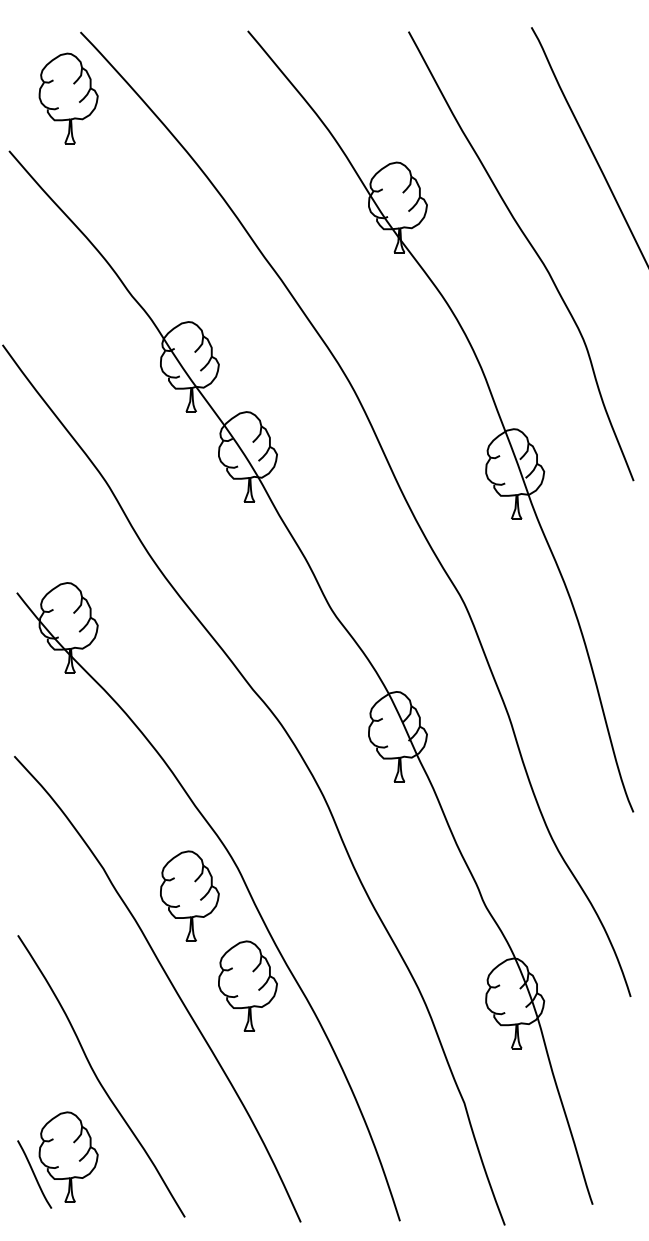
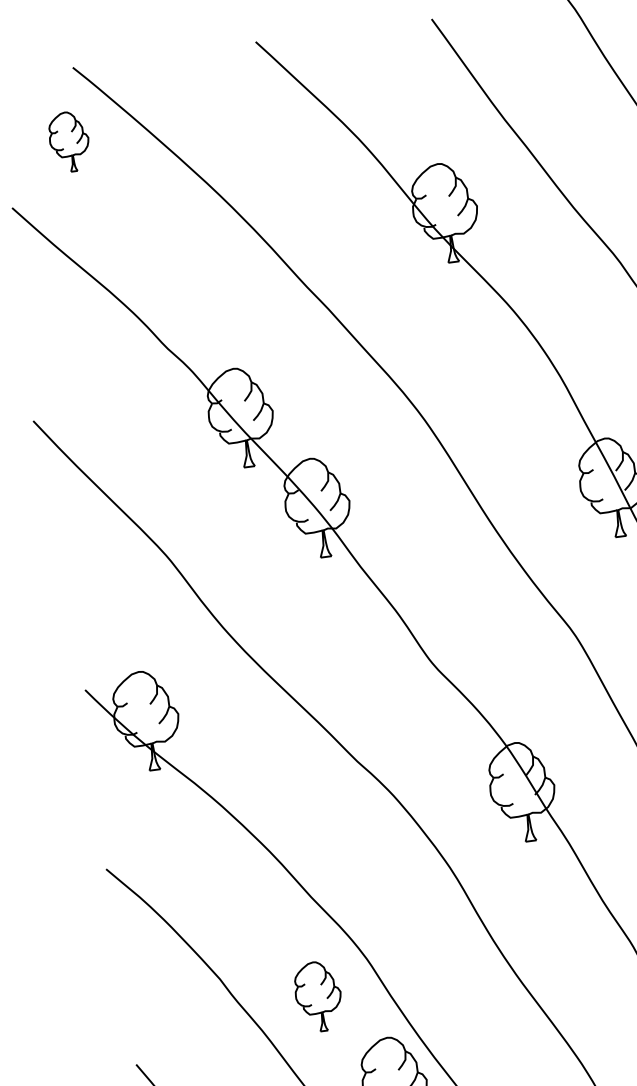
part: (68, 98) -> (69, 141), size x0.6
part: (189, 895) -> (318, 995), size x0.7

